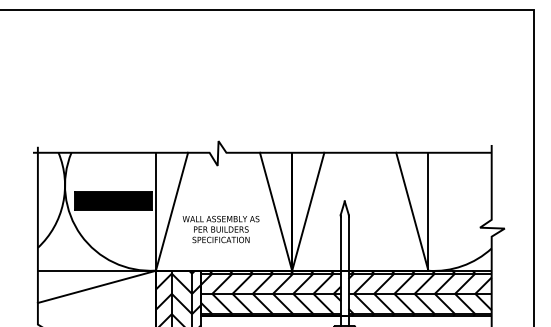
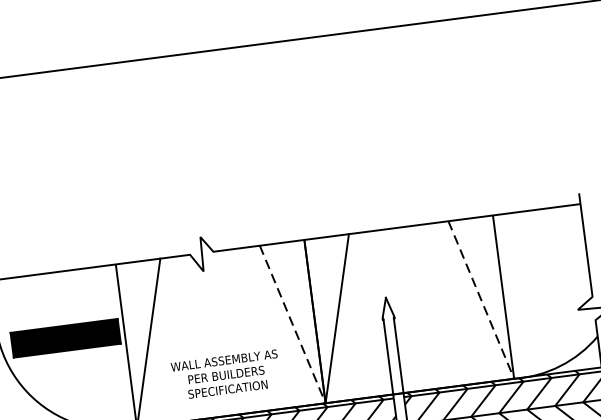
line: (276, 212) -> (293, 325), solid -> dashed
line: (412, 212) -> (481, 300), solid -> dashed
text: (220, 229) -> (225, 375), moved

